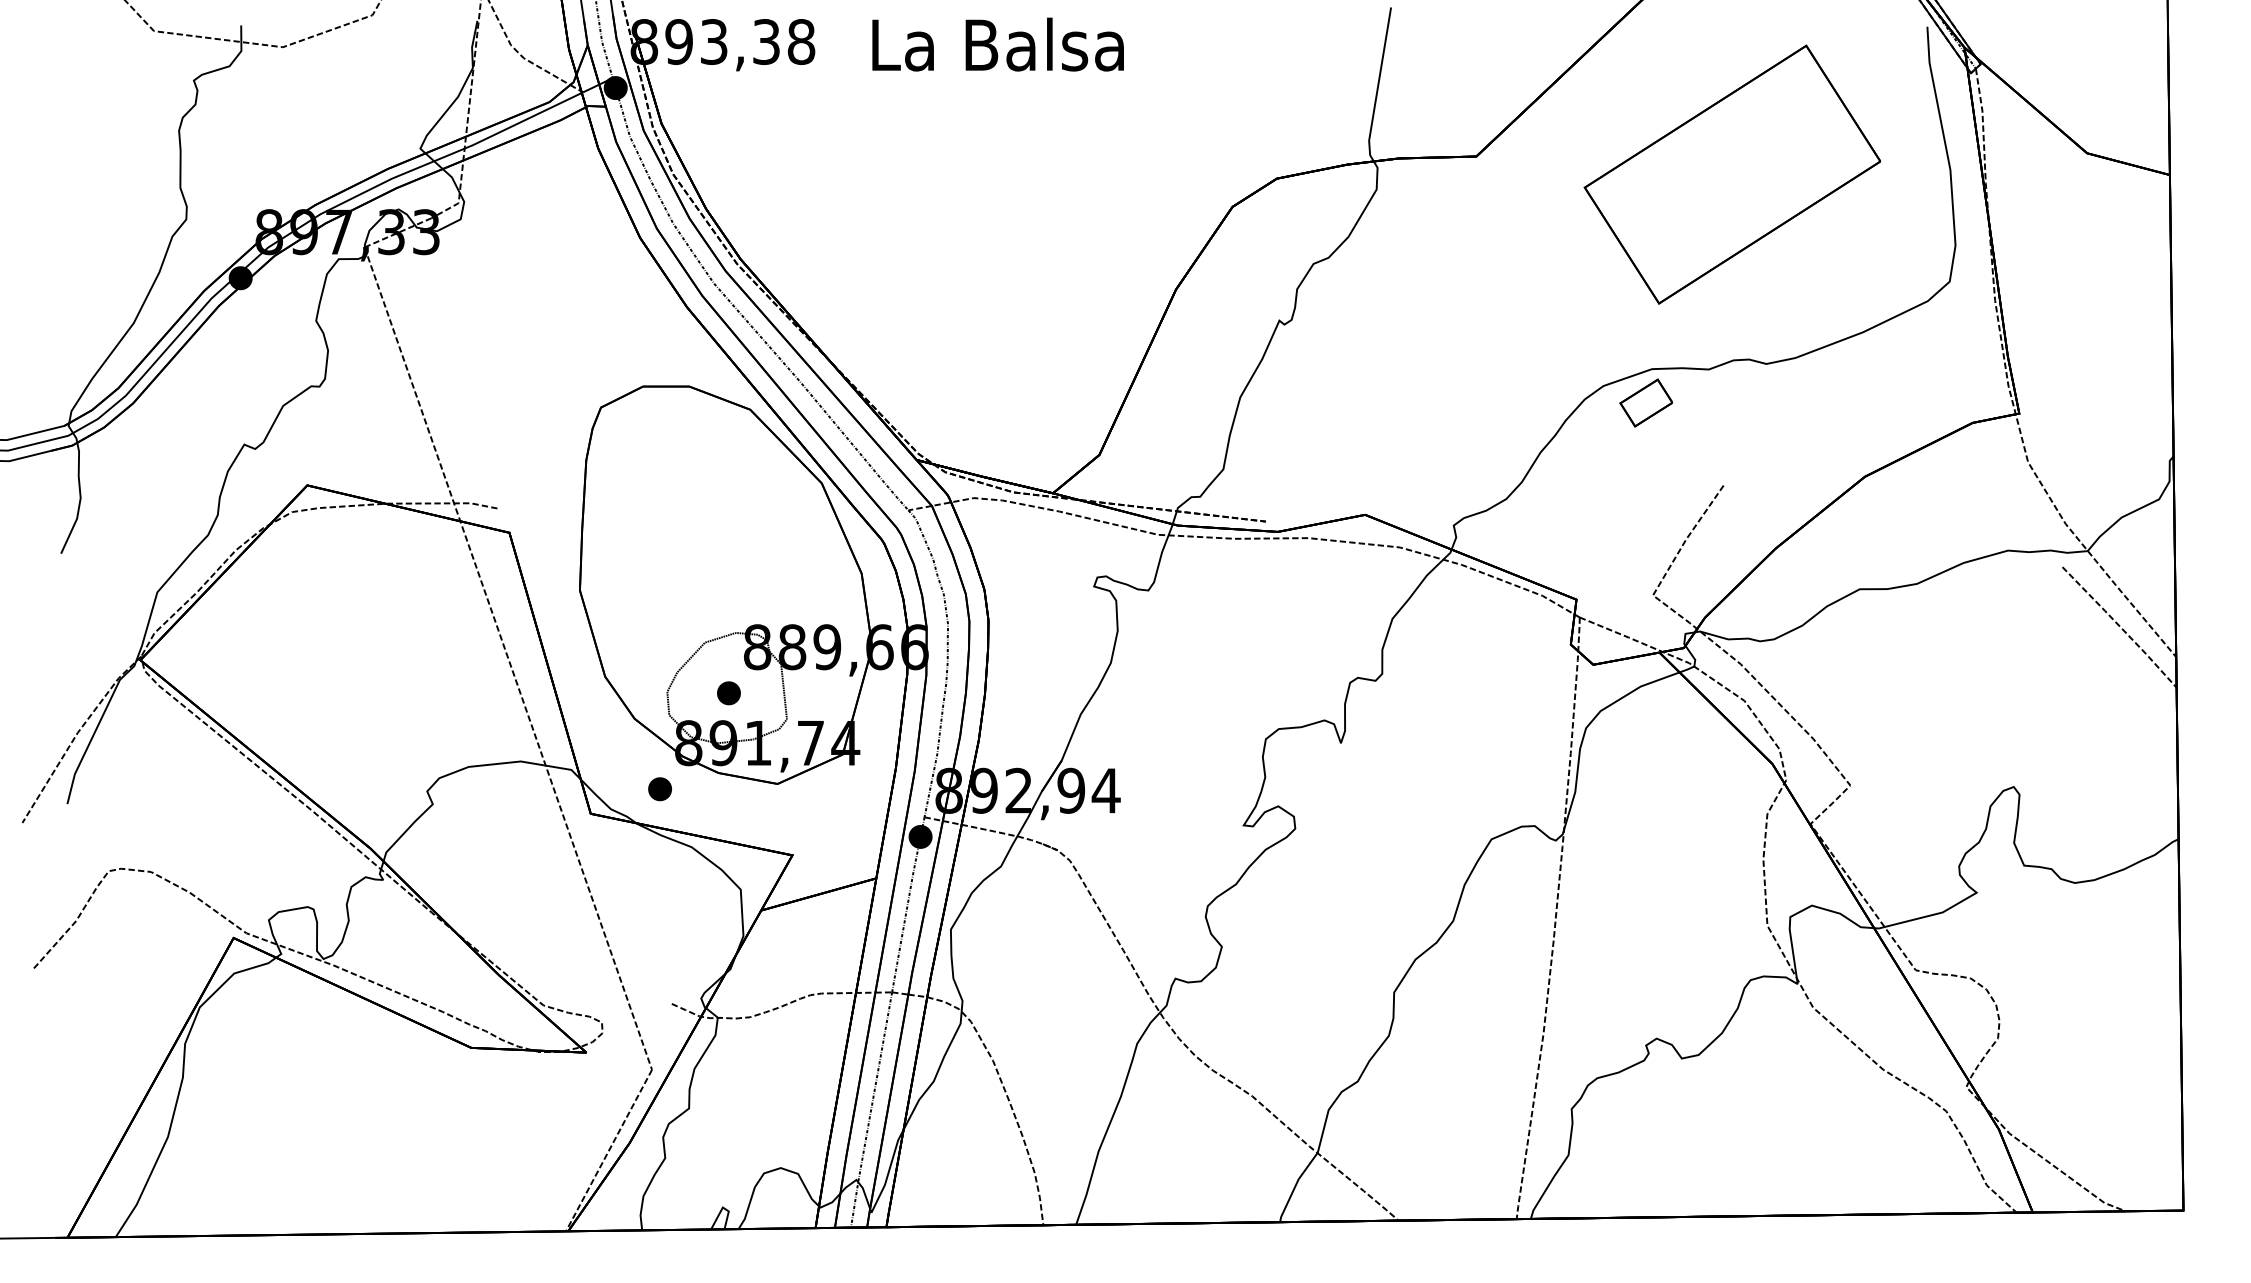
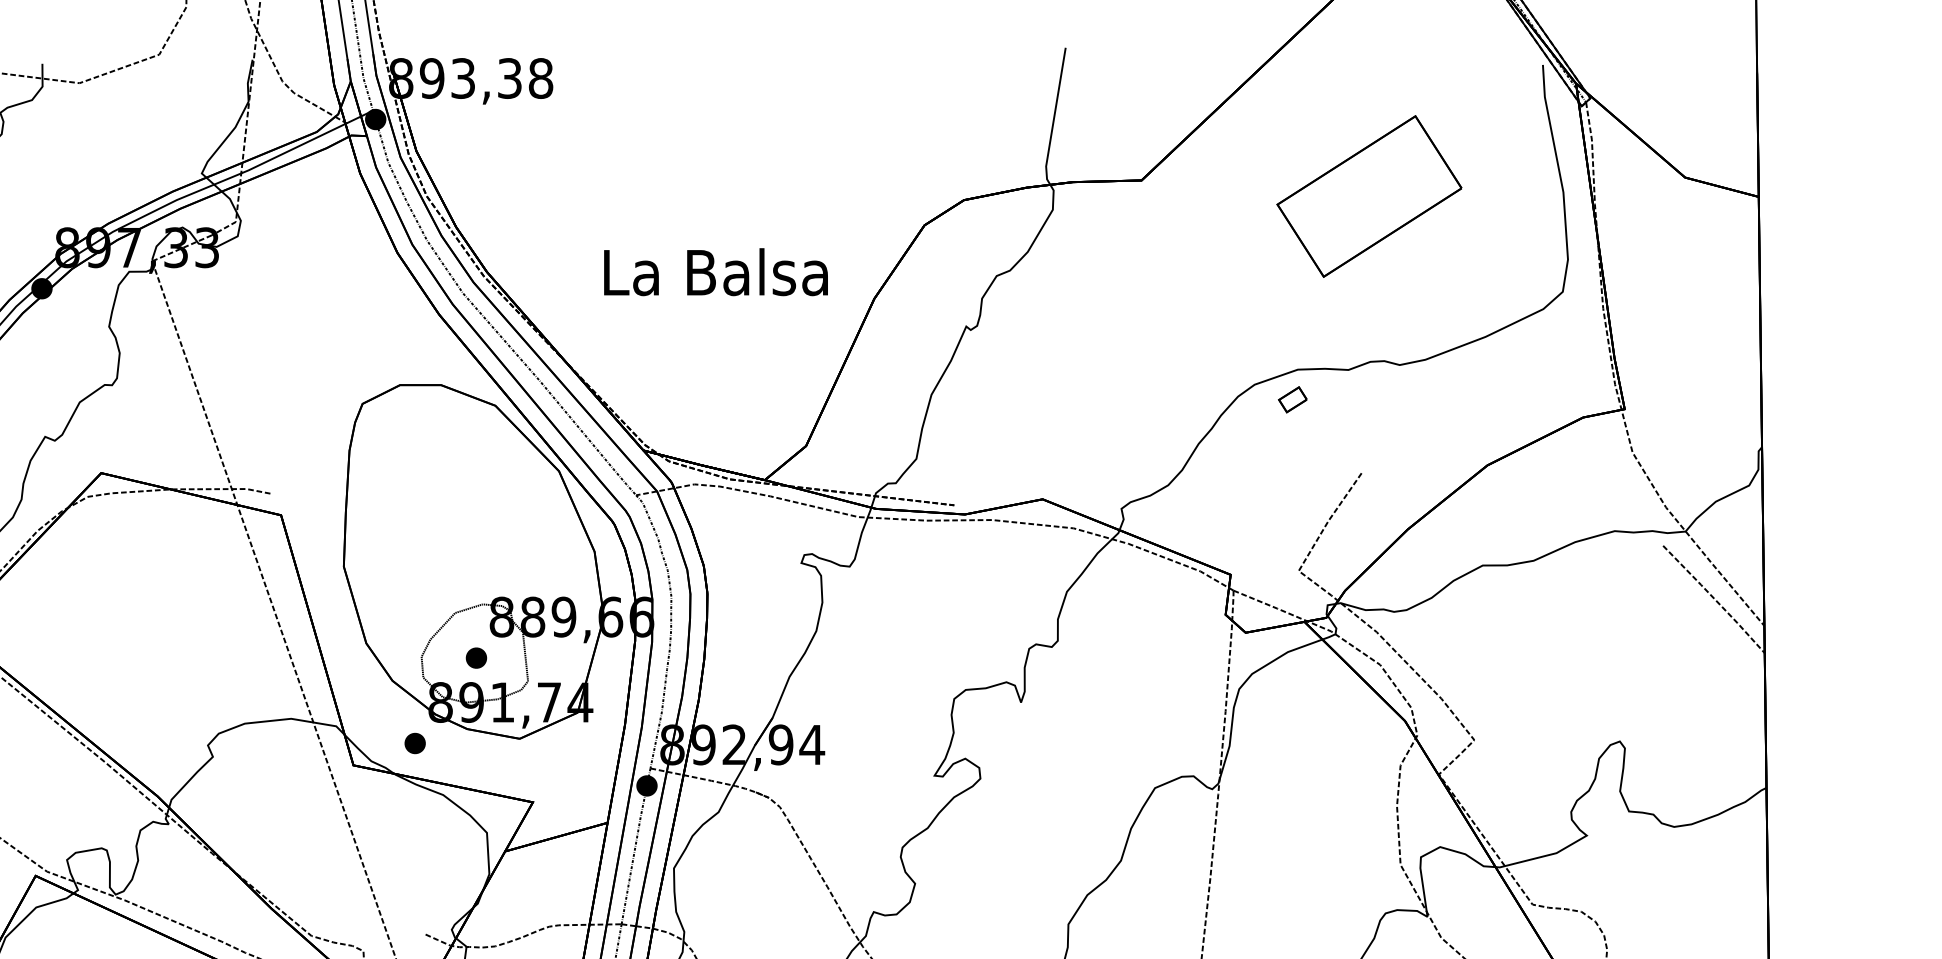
text: (997, 44) -> (715, 272), moved
part: (1732, 174) -> (1369, 196), size x0.7
part: (1646, 402) -> (1292, 399), size x0.6

